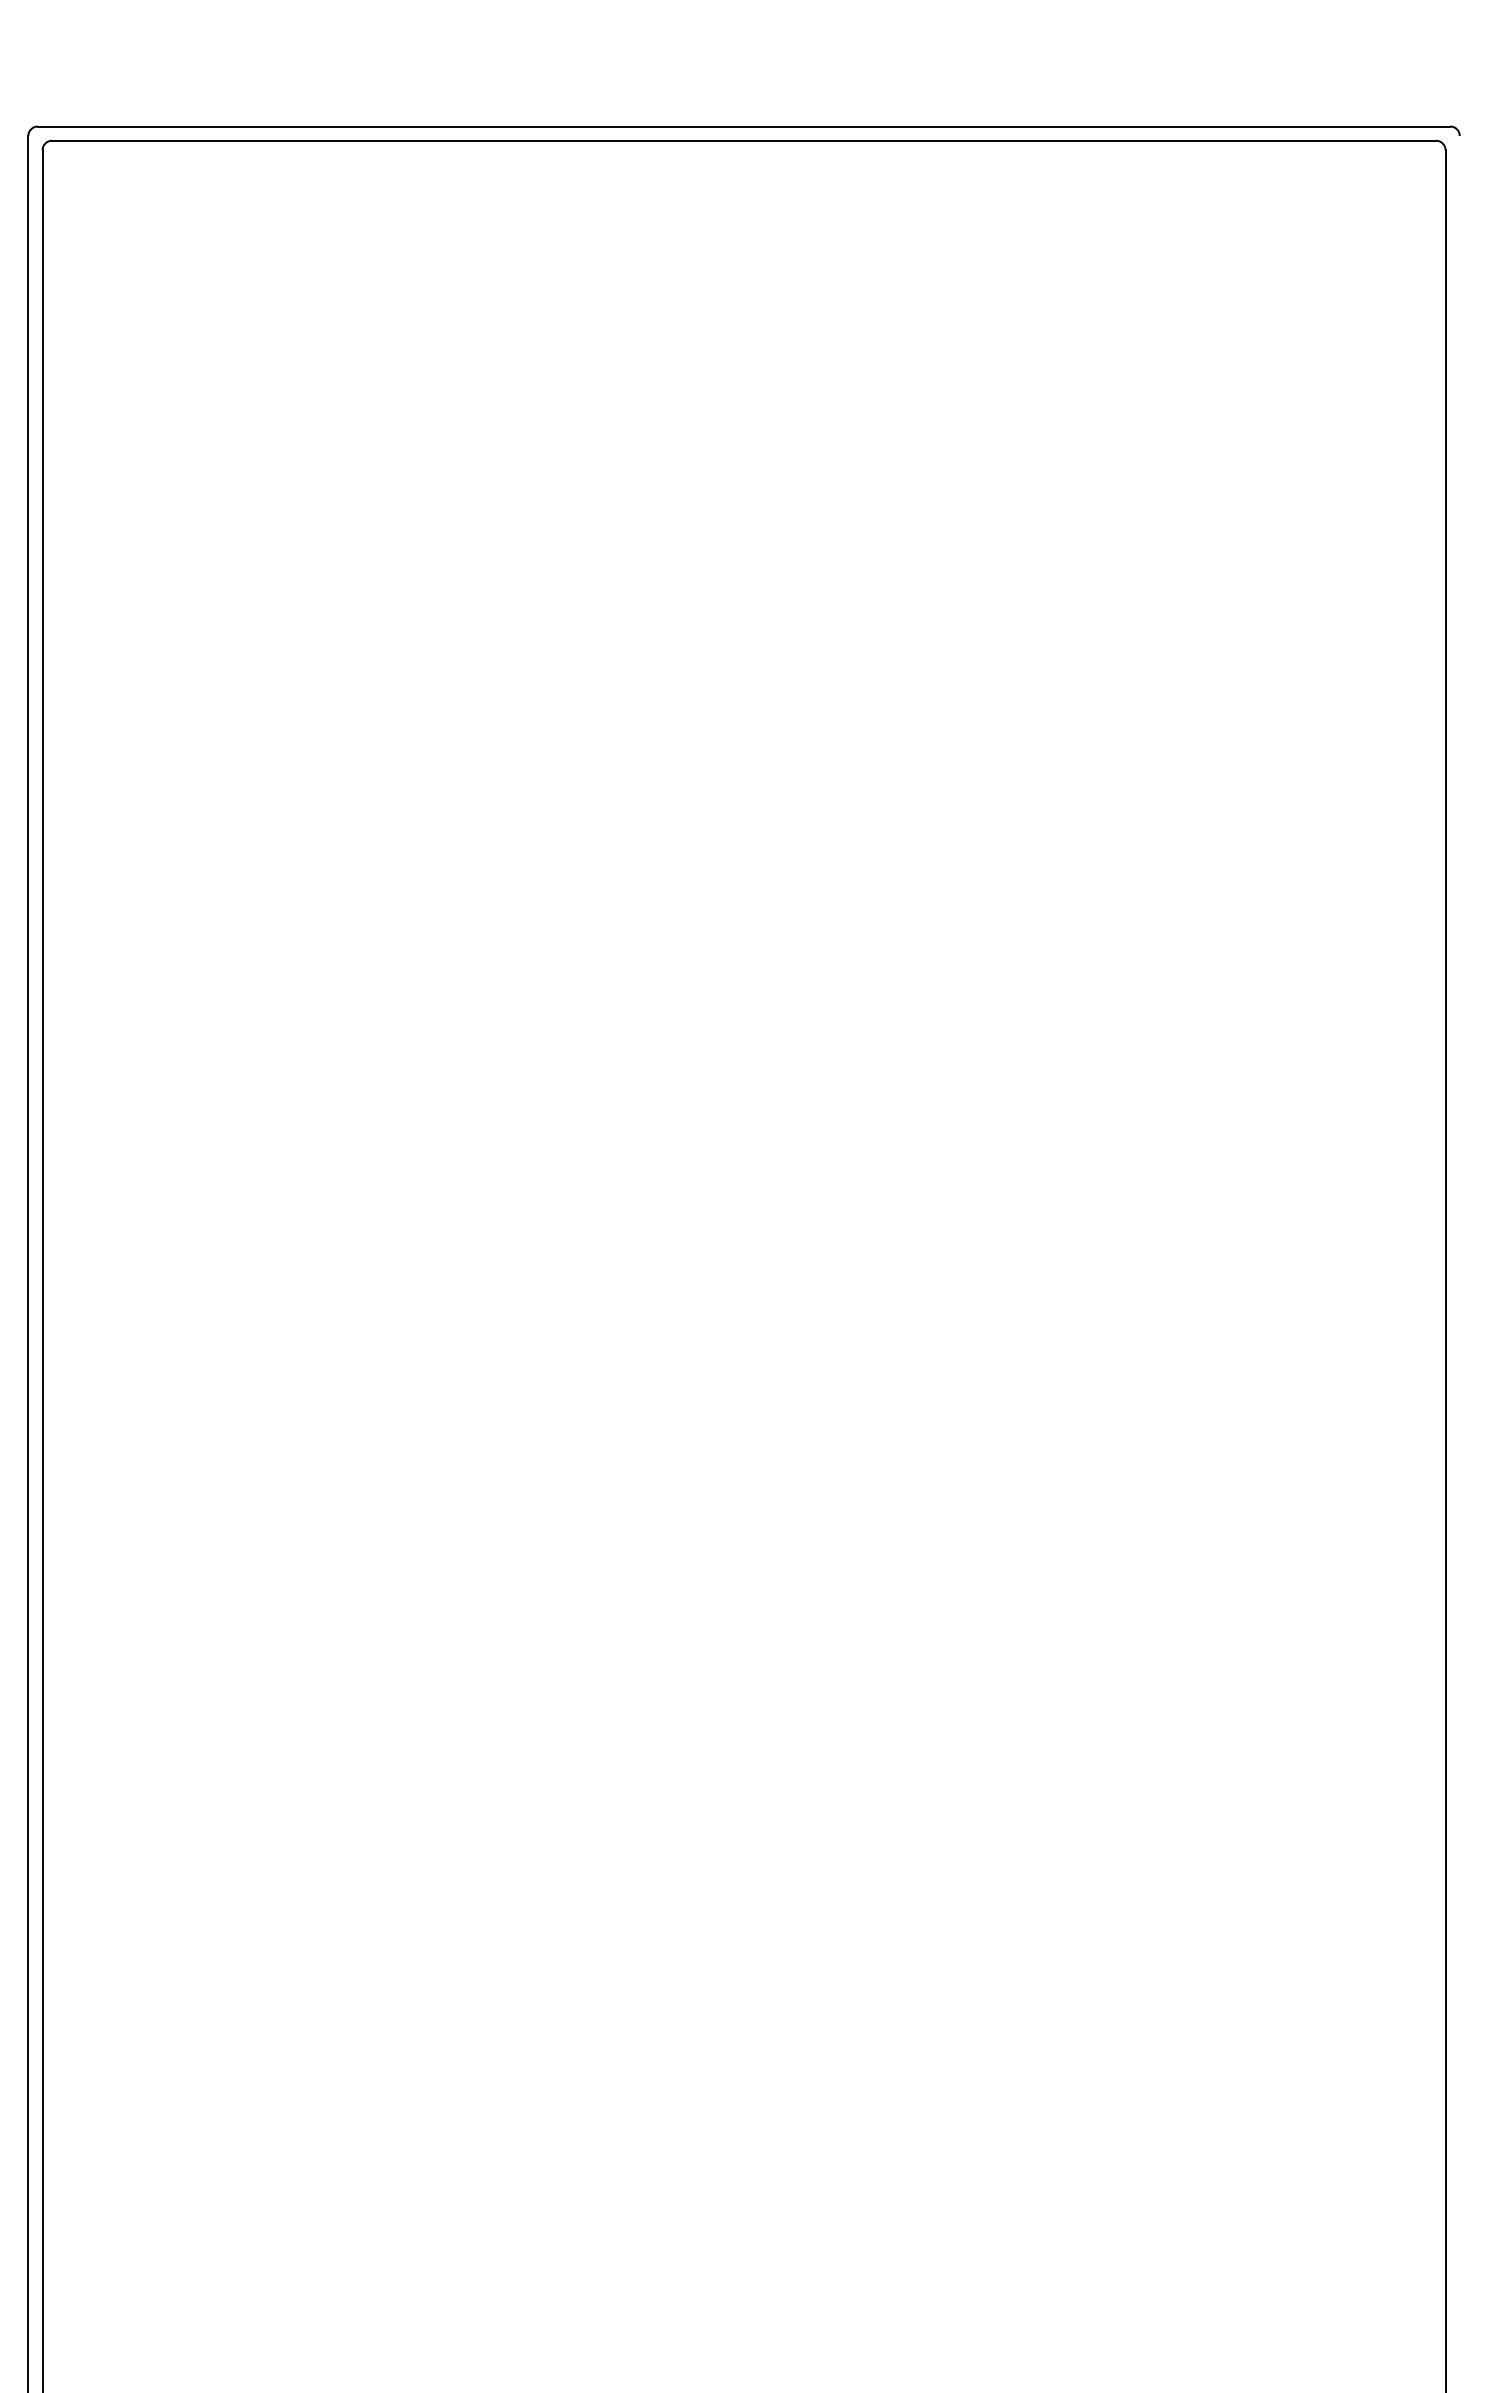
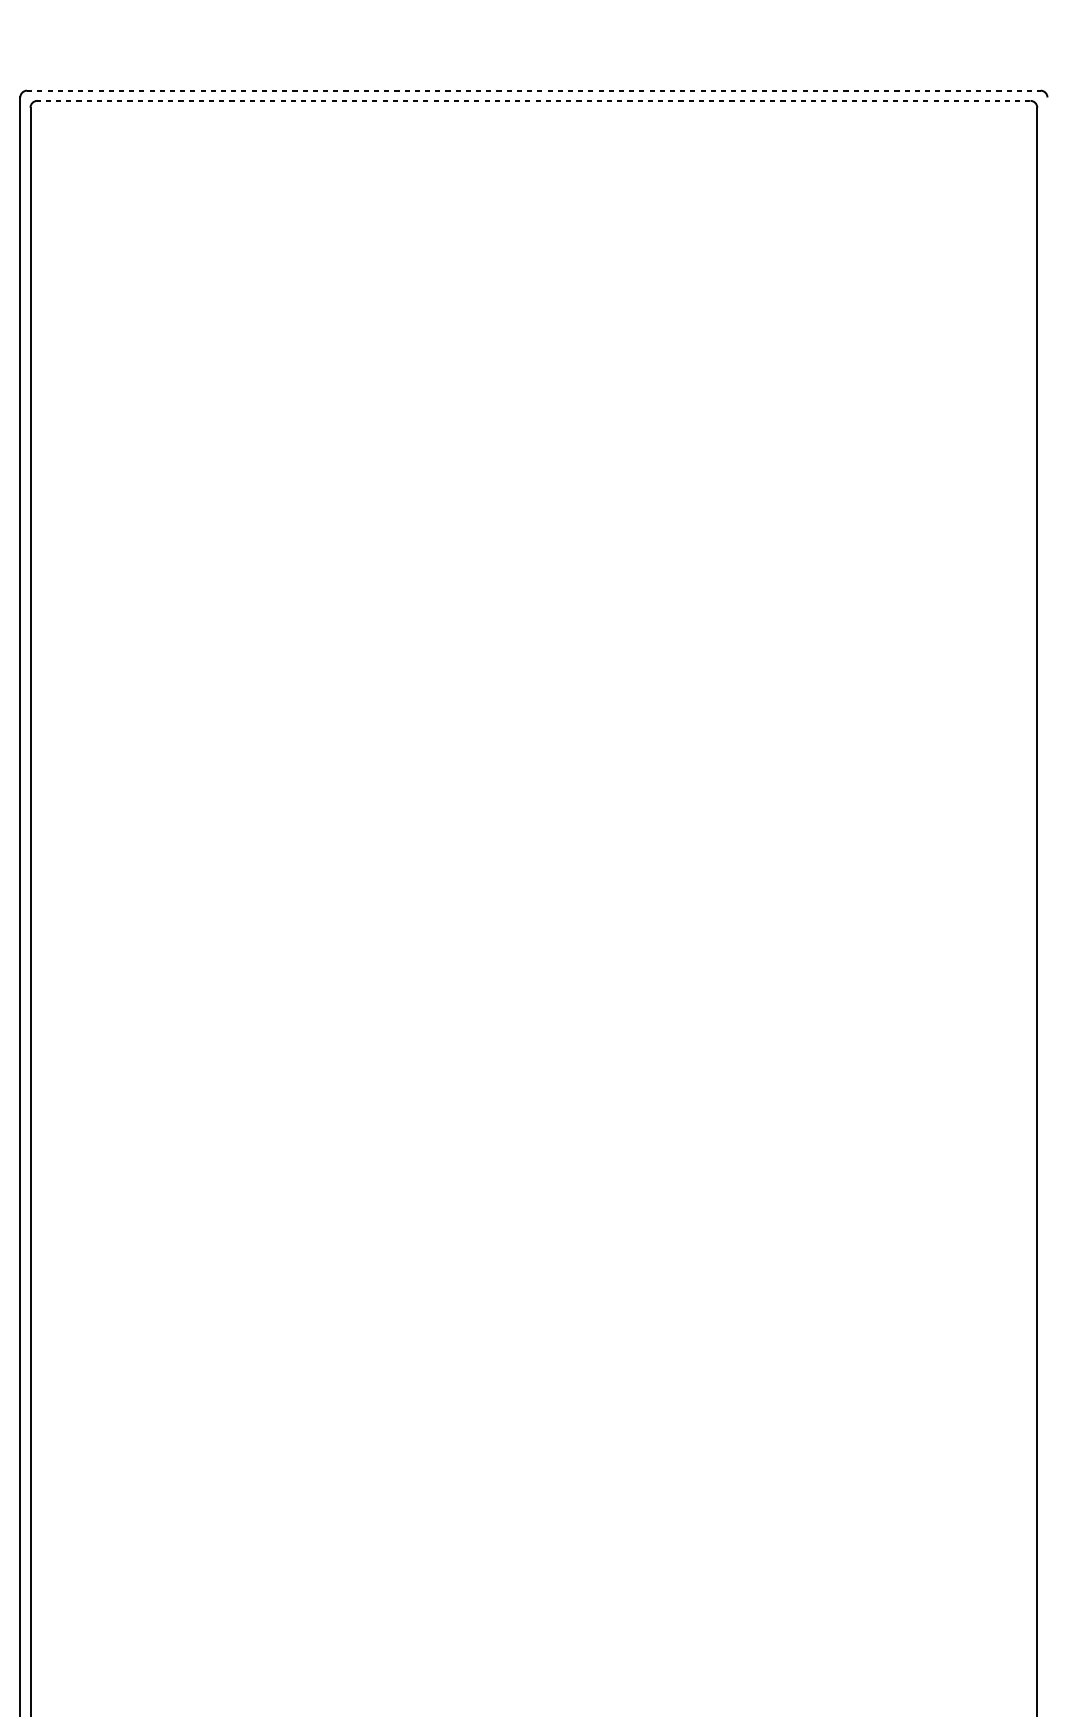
line: (744, 126) -> (534, 90), solid -> dashed
line: (744, 140) -> (534, 100), solid -> dashed

